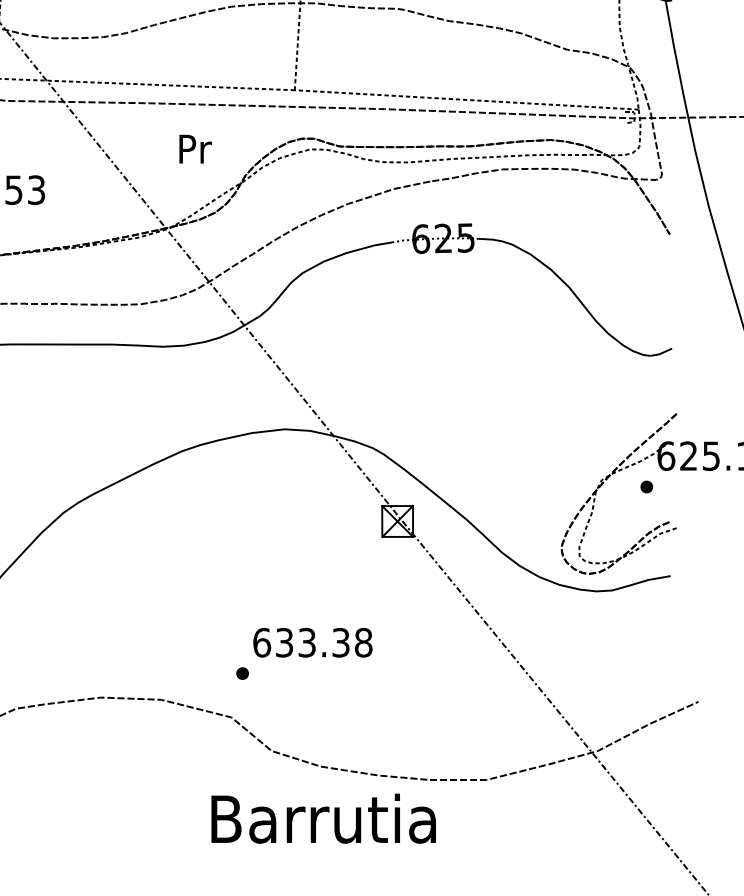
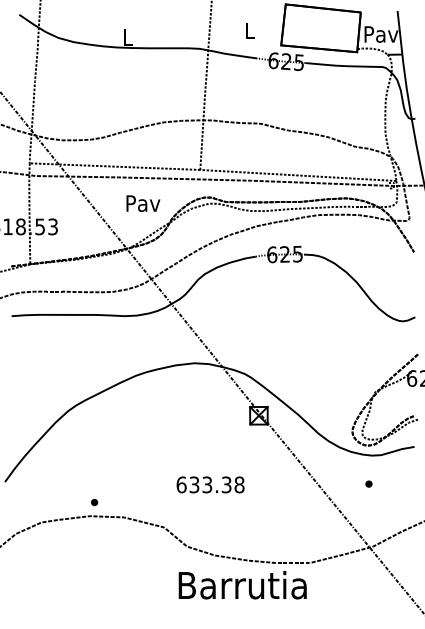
text: (195, 149) -> (143, 203), Pr -> Pav
part: (646, 485) -> (368, 483), moved
part: (242, 673) -> (94, 502), moved
text: (323, 819) -> (242, 585), moved

